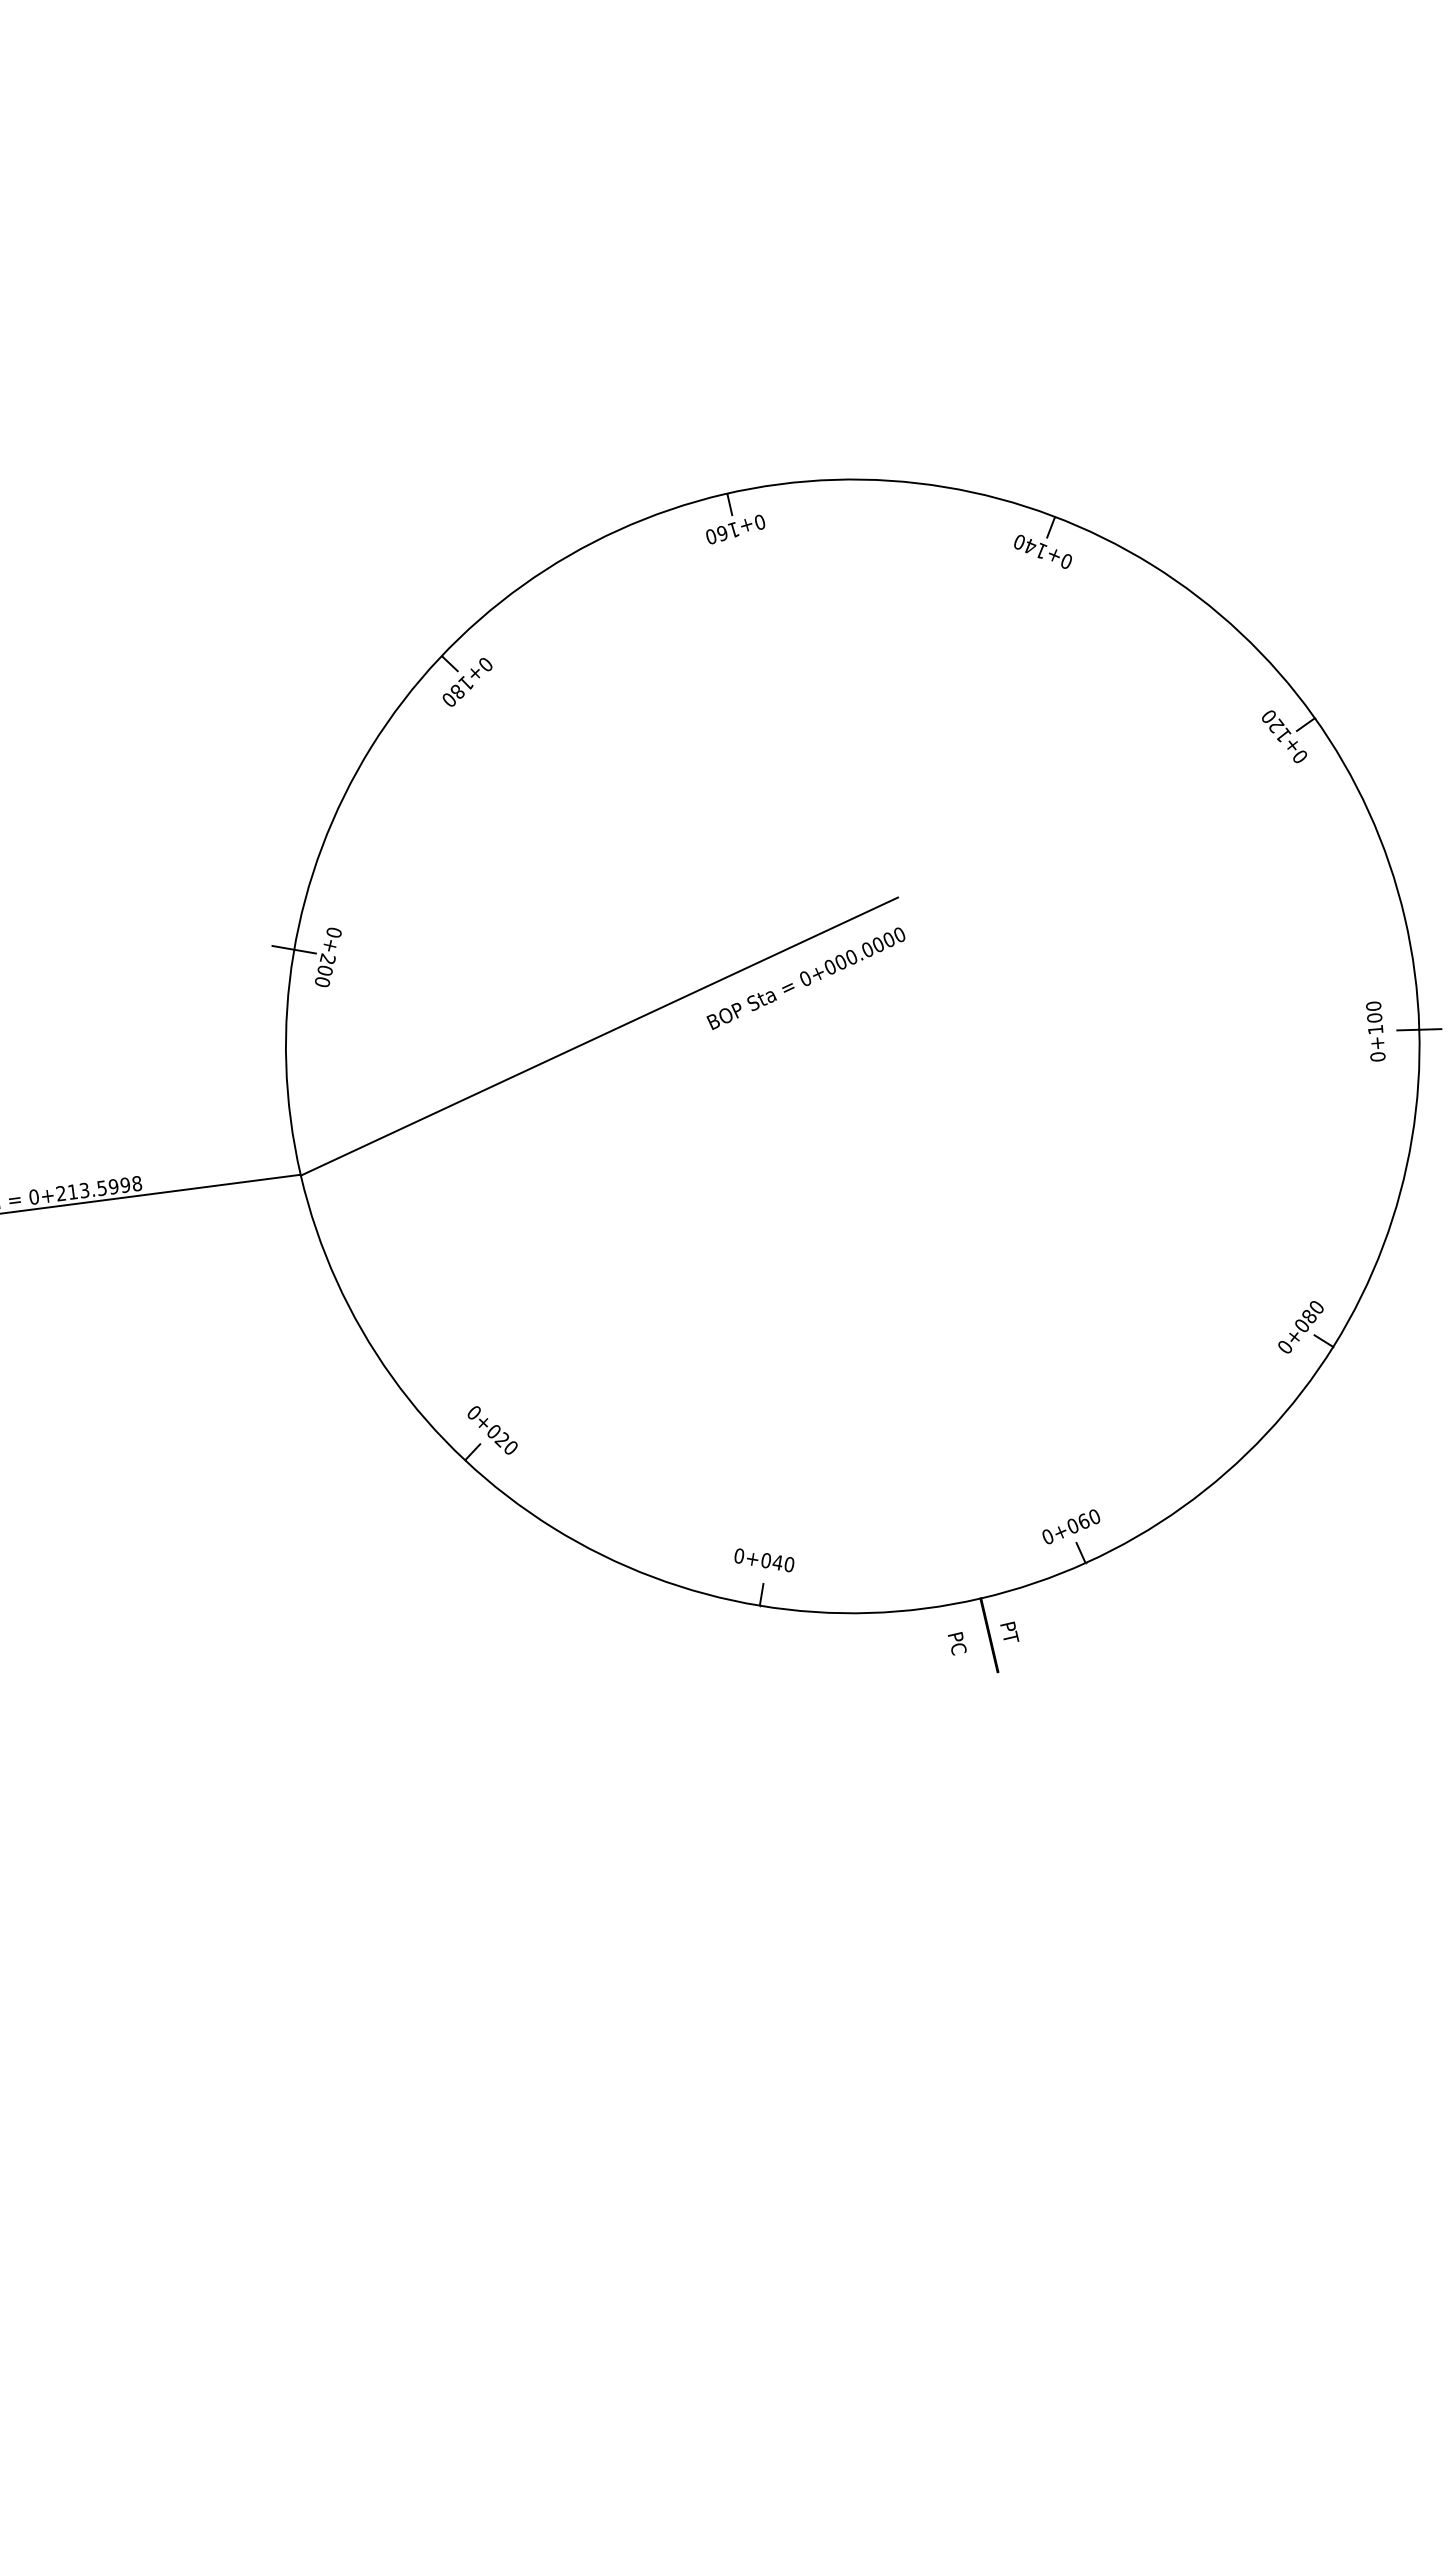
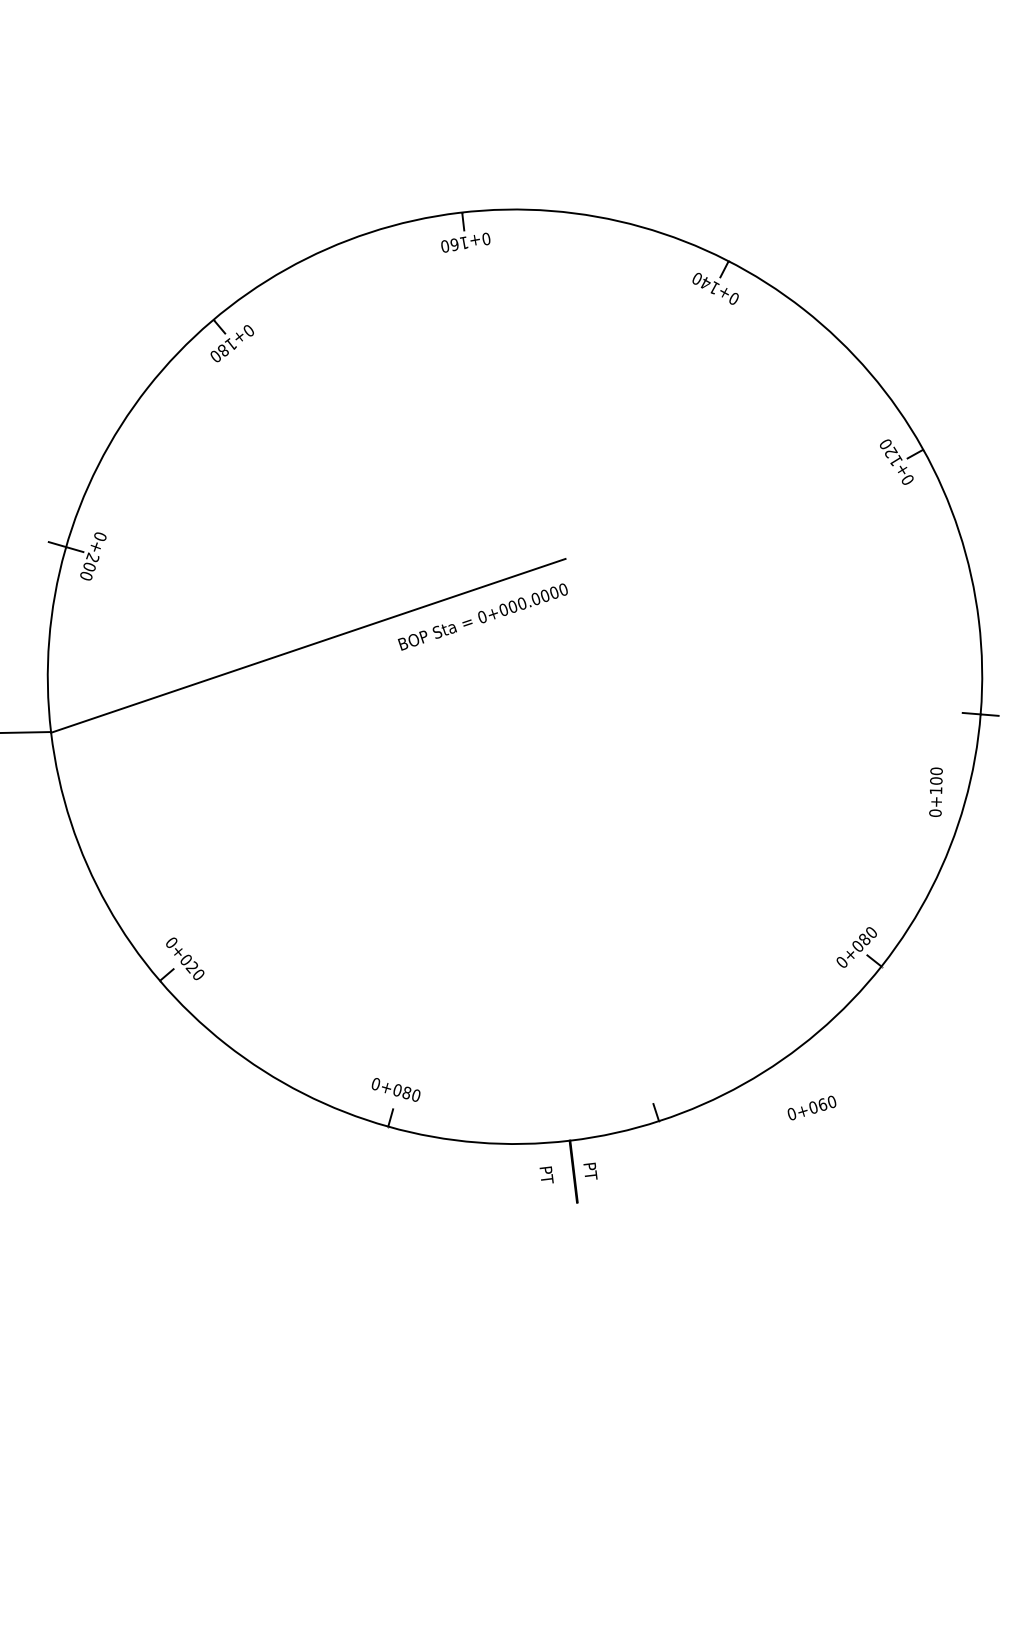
text: (1375, 1031) -> (935, 792), moved
text: (1071, 1526) -> (812, 1107), moved
text: (777, 1562) -> (406, 1092), 0+040 -> 0+080
text: (958, 1648) -> (547, 1179), PC -> PT

